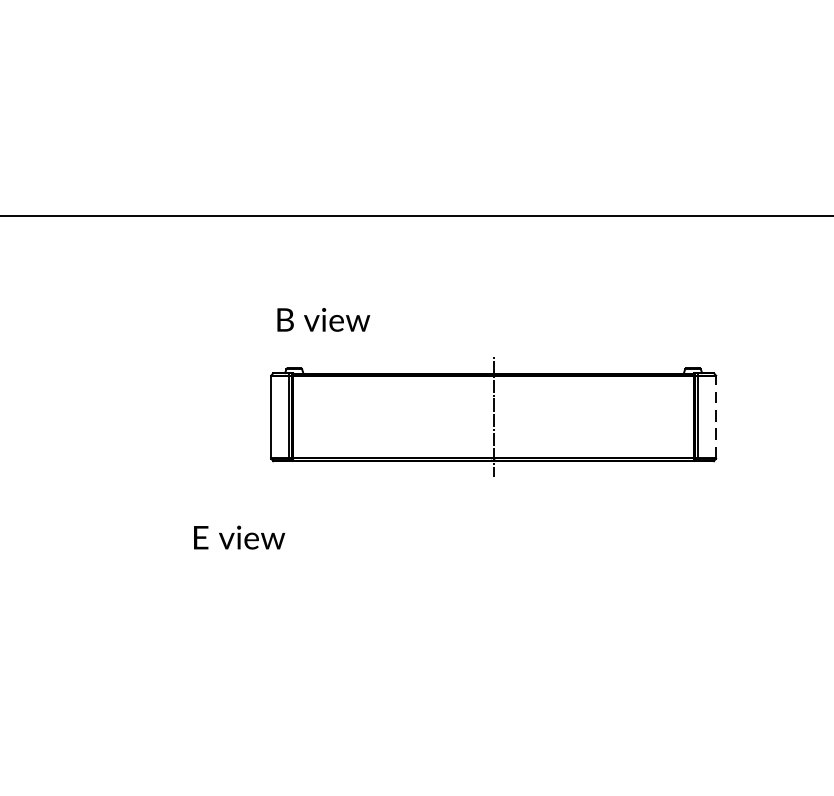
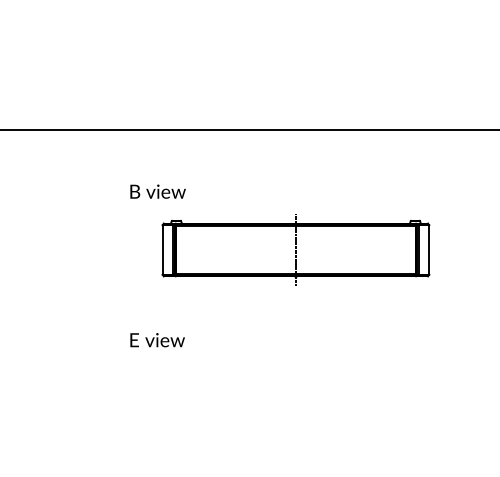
text: (322, 319) -> (157, 191), moved
line: (716, 416) -> (429, 249), dashed -> solid
text: (239, 538) -> (157, 340), moved

